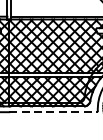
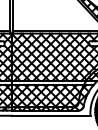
line: (53, 111) -> (51, 115), dashed -> solid

